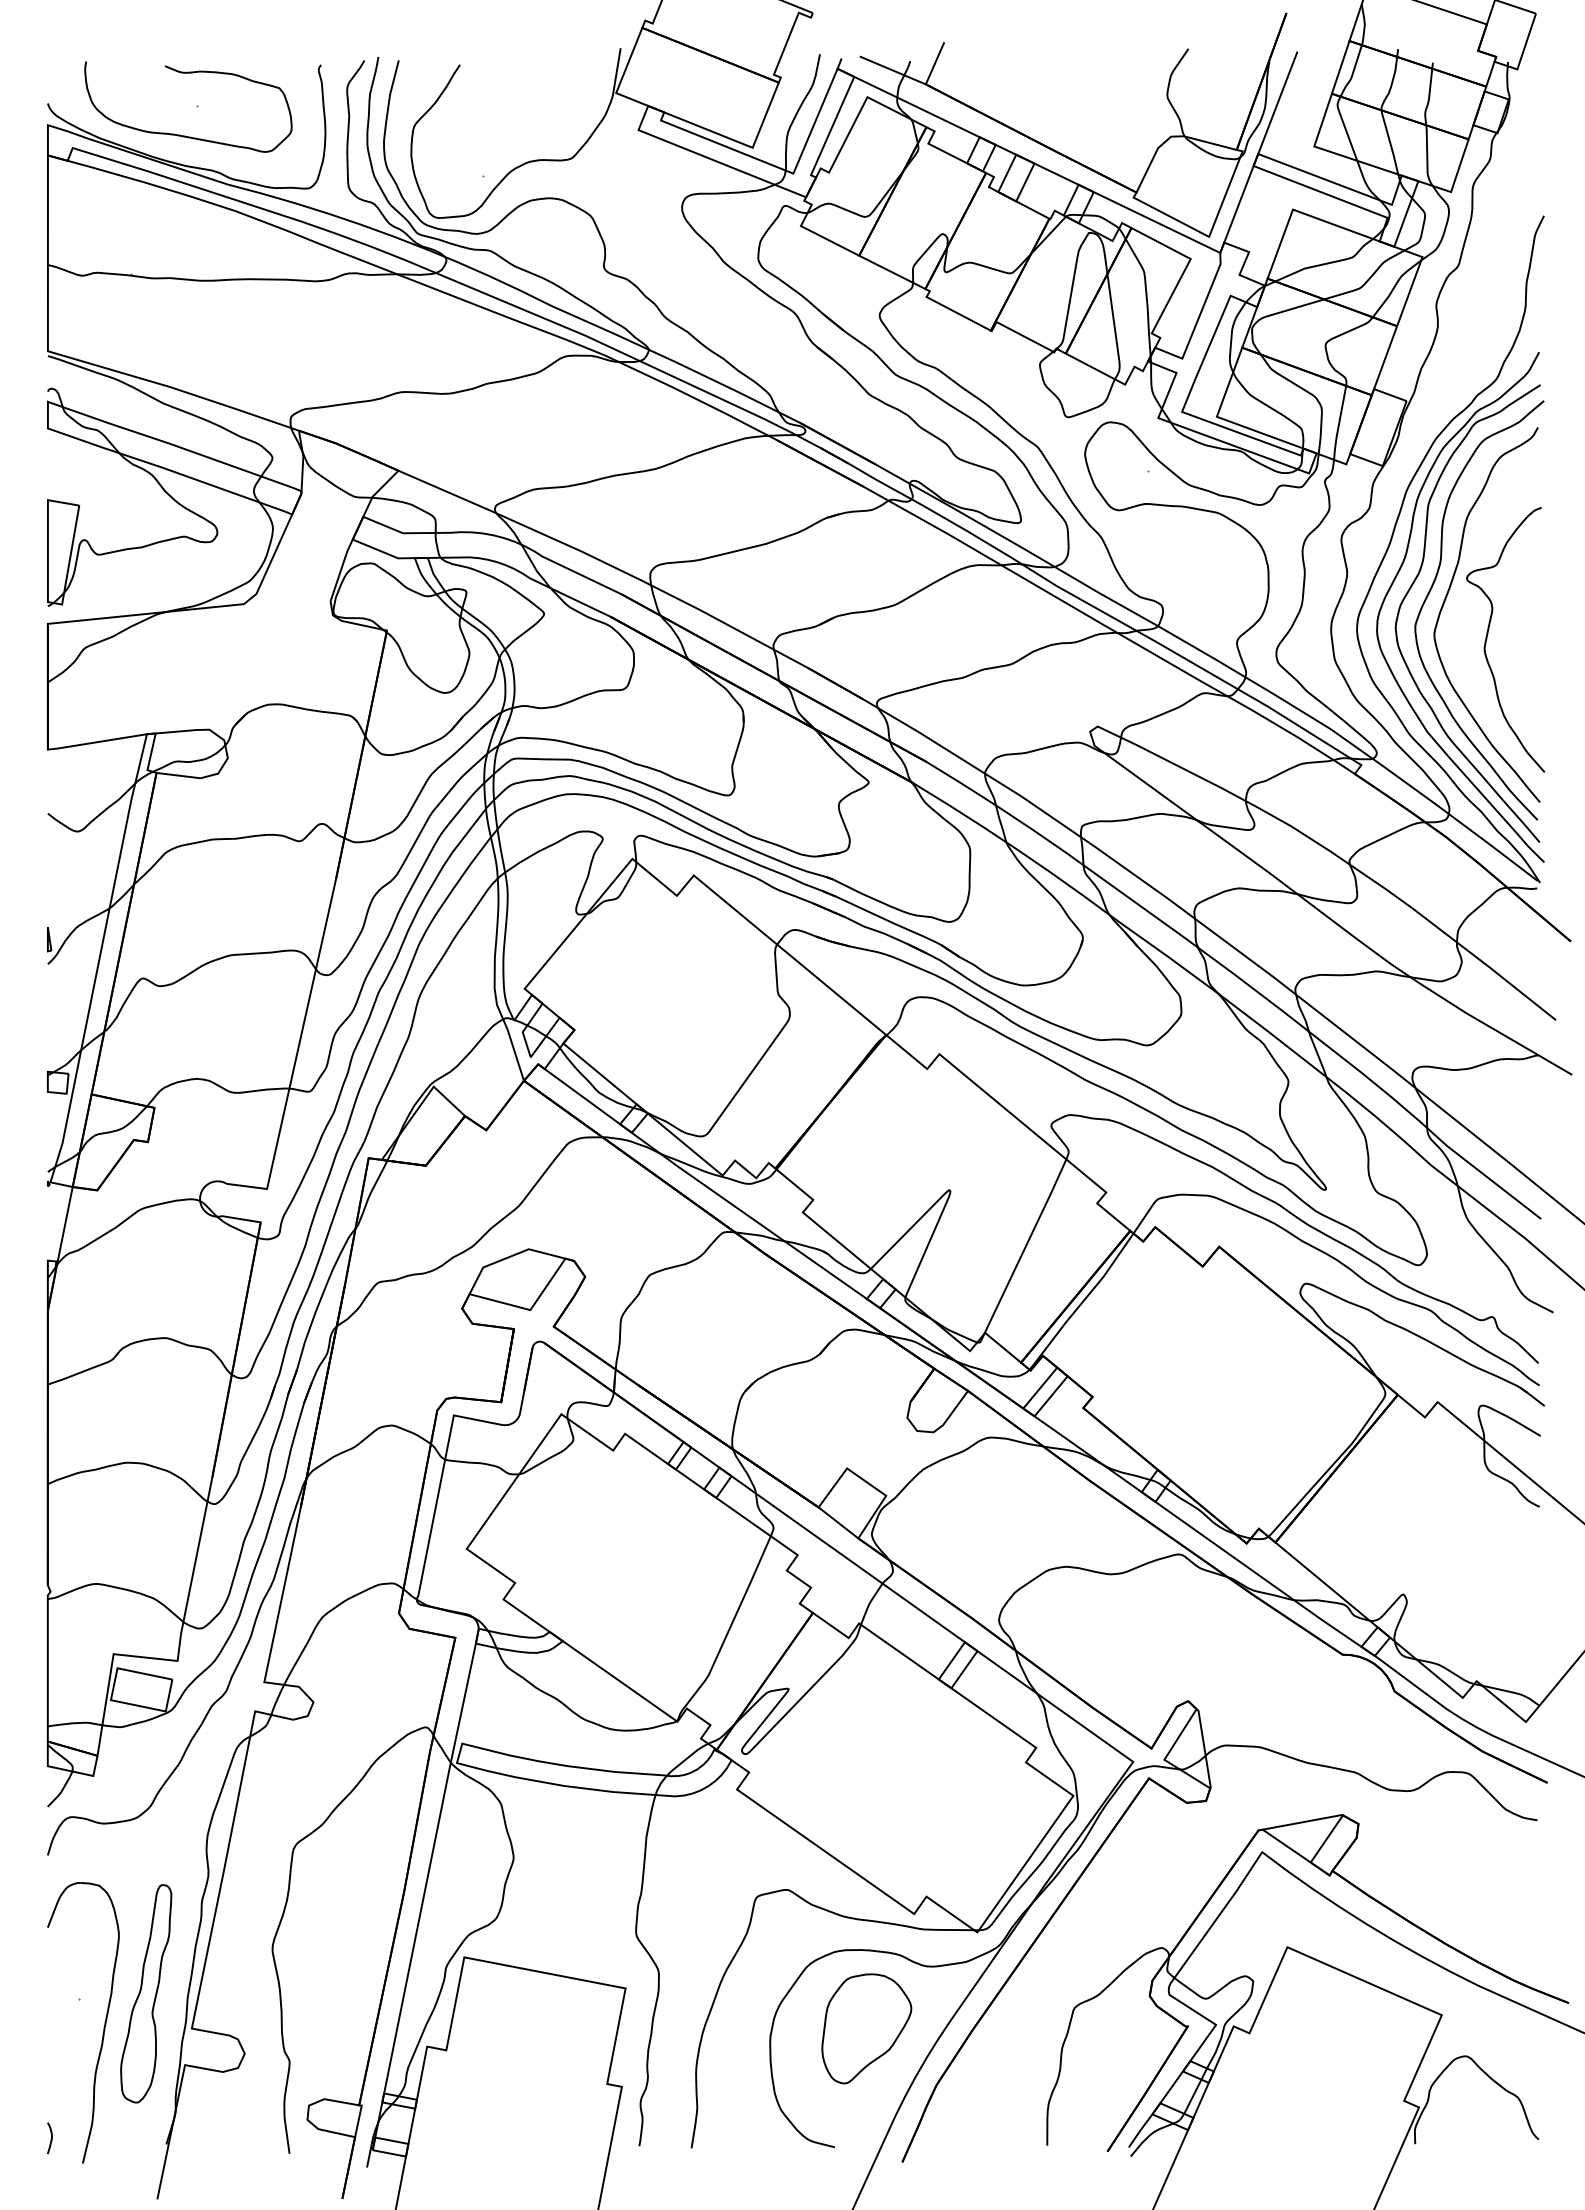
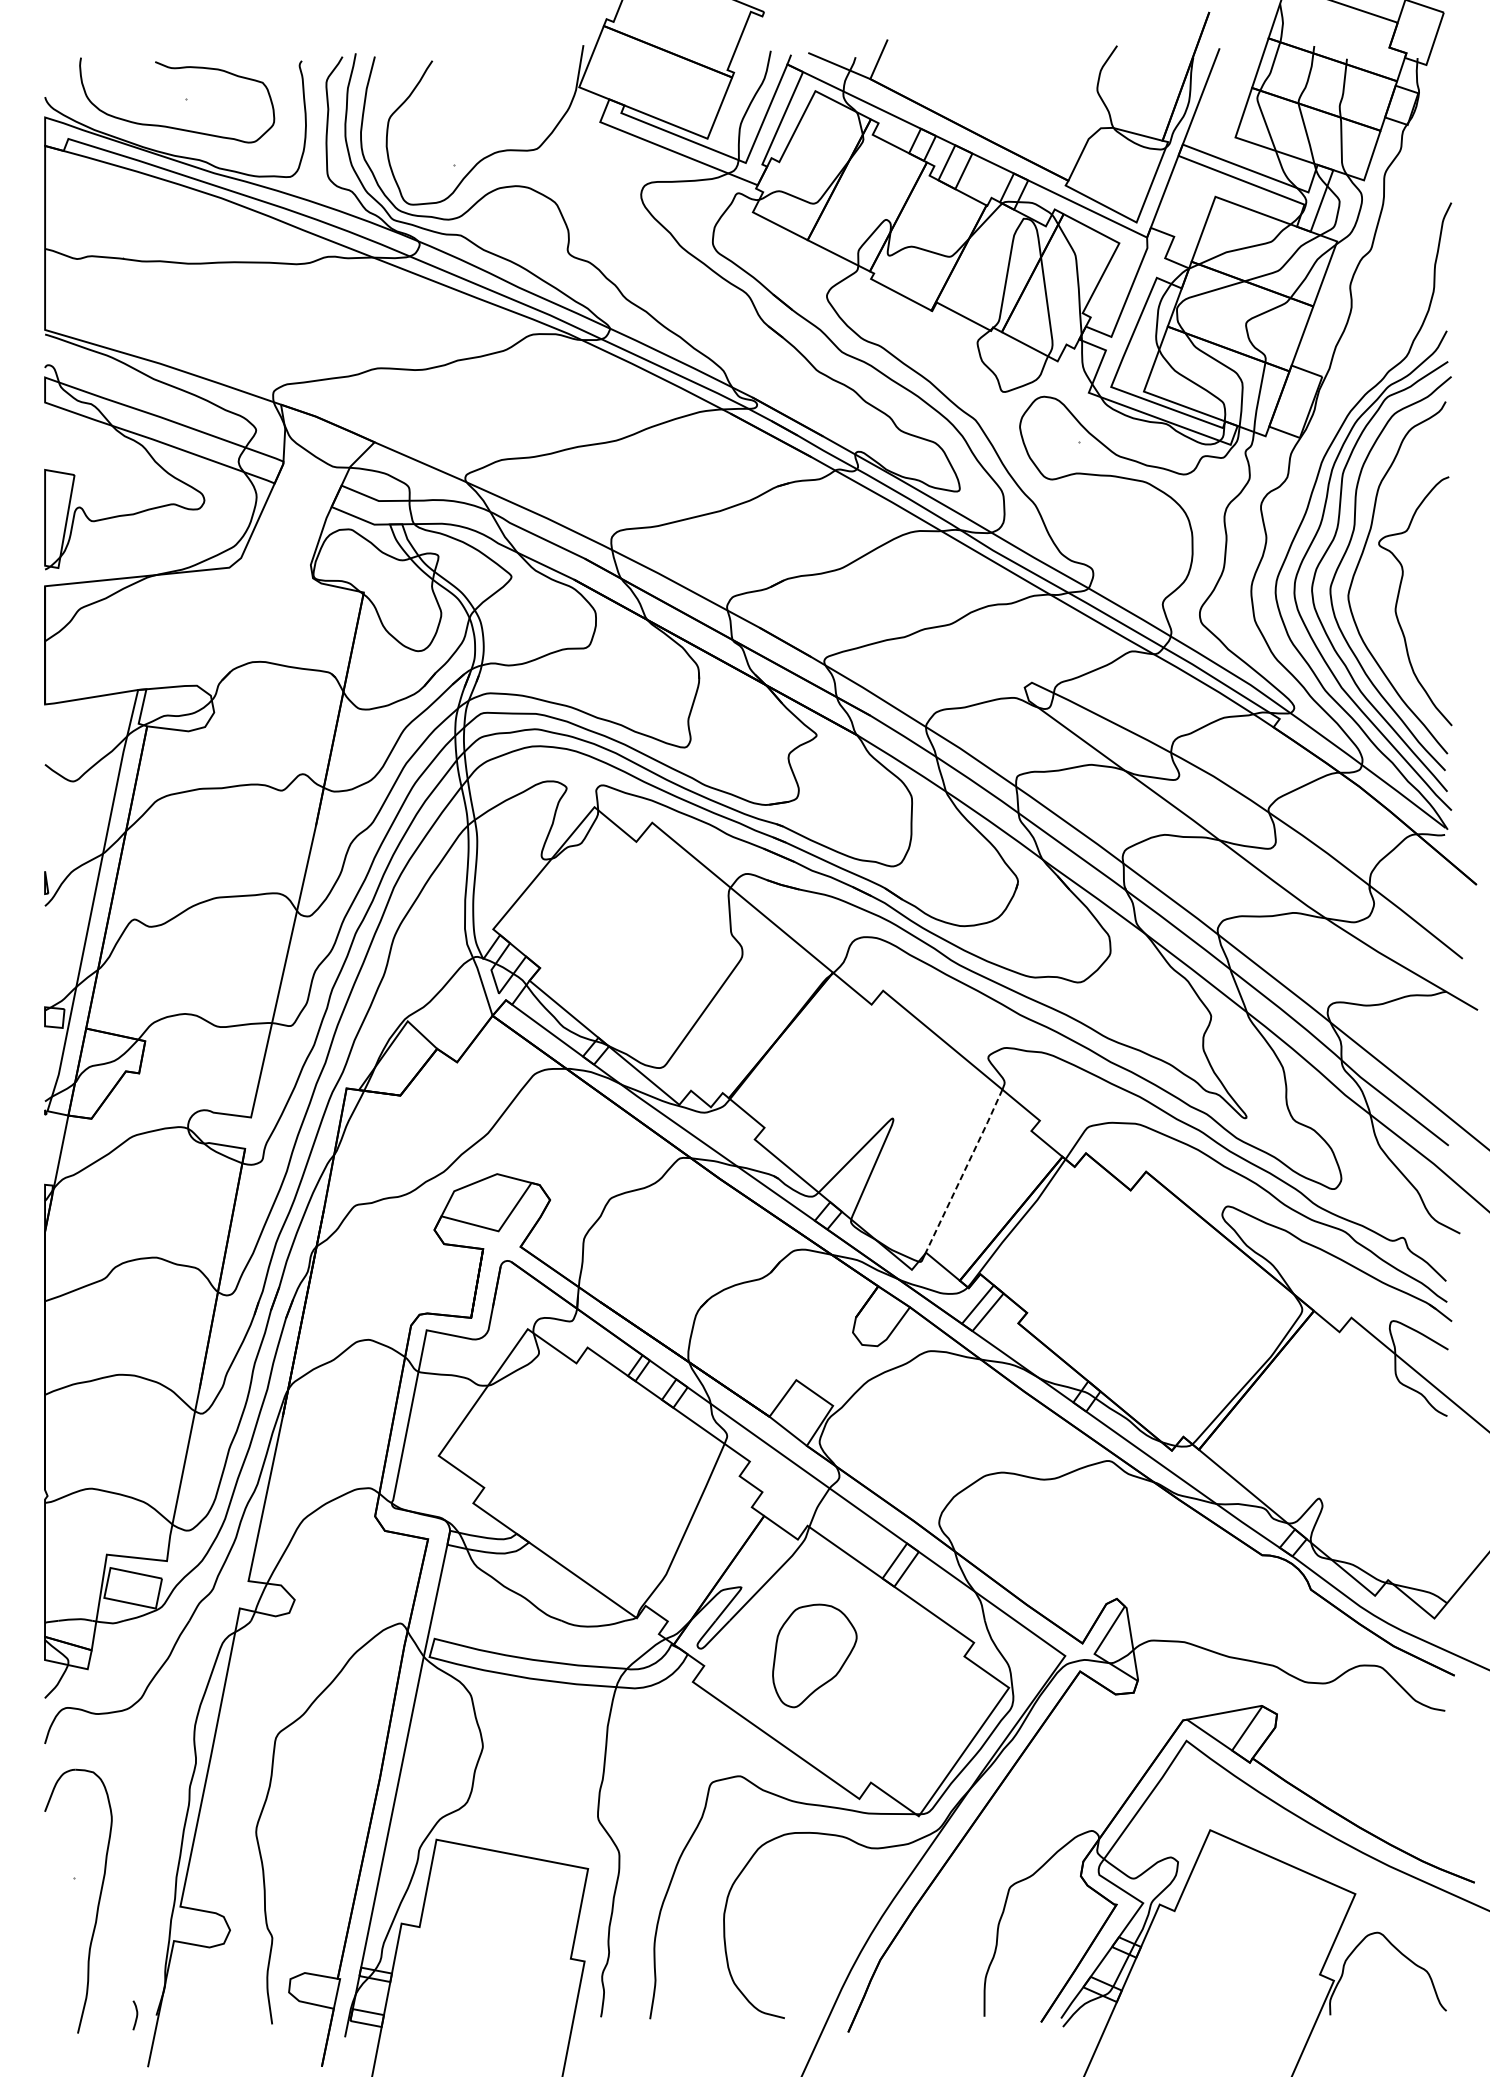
line: (1025, 1246) -> (964, 1171), solid -> dashed
part: (146, 1993) -> (137, 1873), removed
part: (866, 2028) -> (814, 1655), moved
curve: (50, 2139) -> (135, 2016), moved

